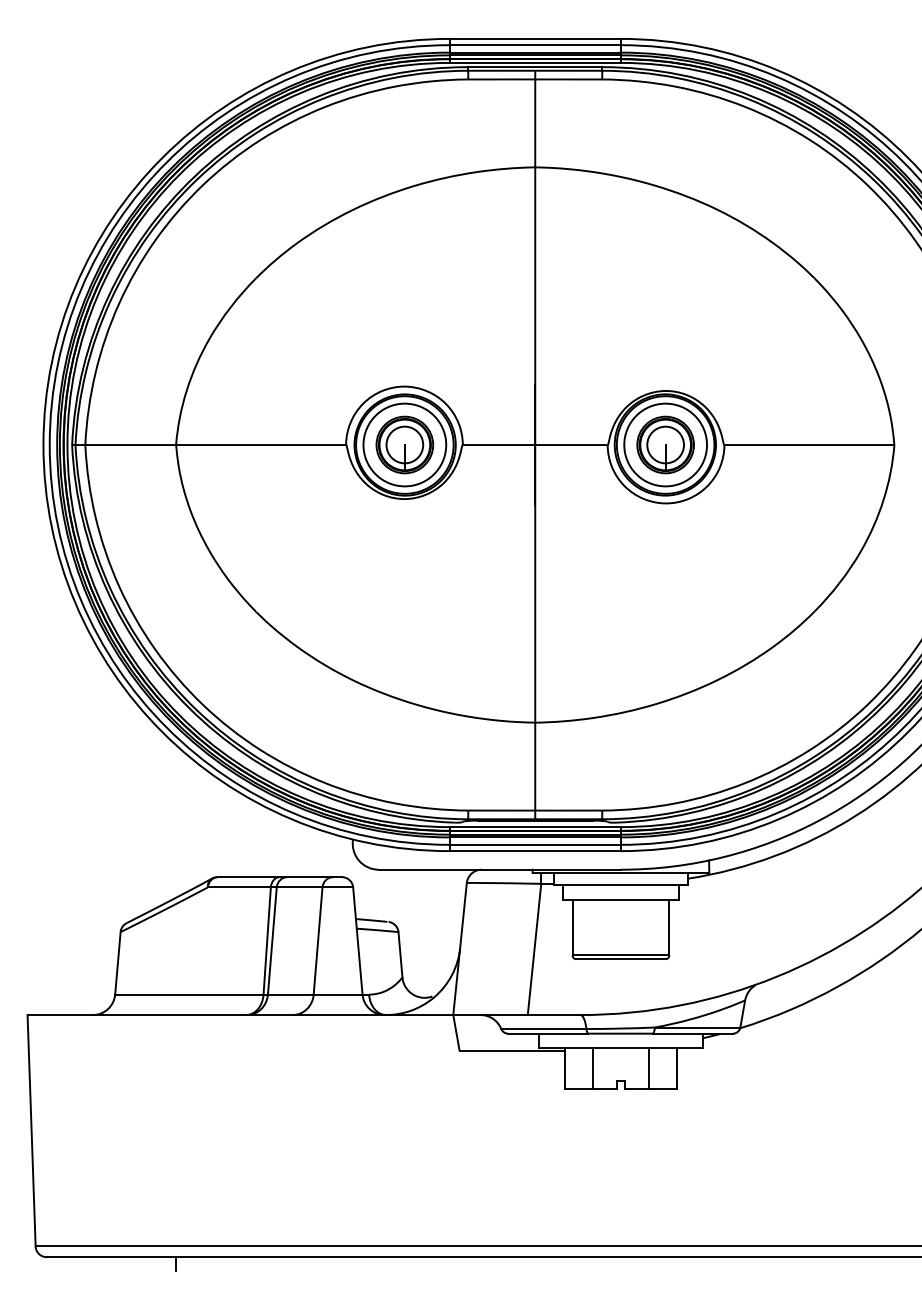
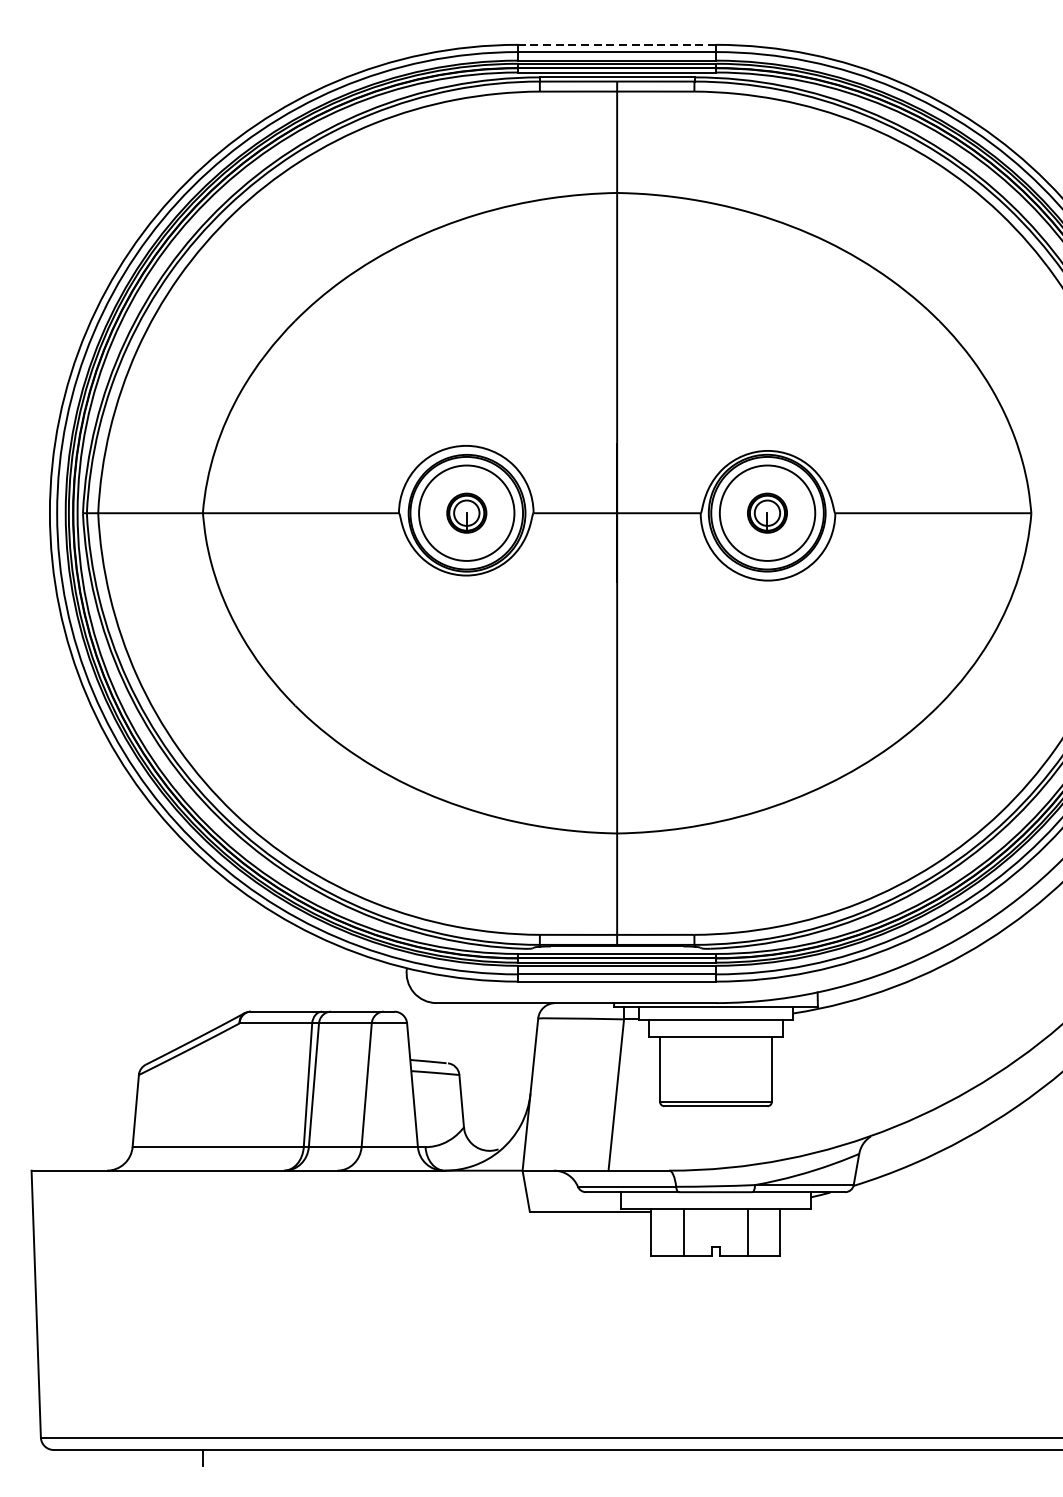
line: (535, 38) -> (617, 44), solid -> dashed
part: (404, 444) -> (466, 512), size x0.6
part: (665, 444) -> (767, 512), size x0.6

